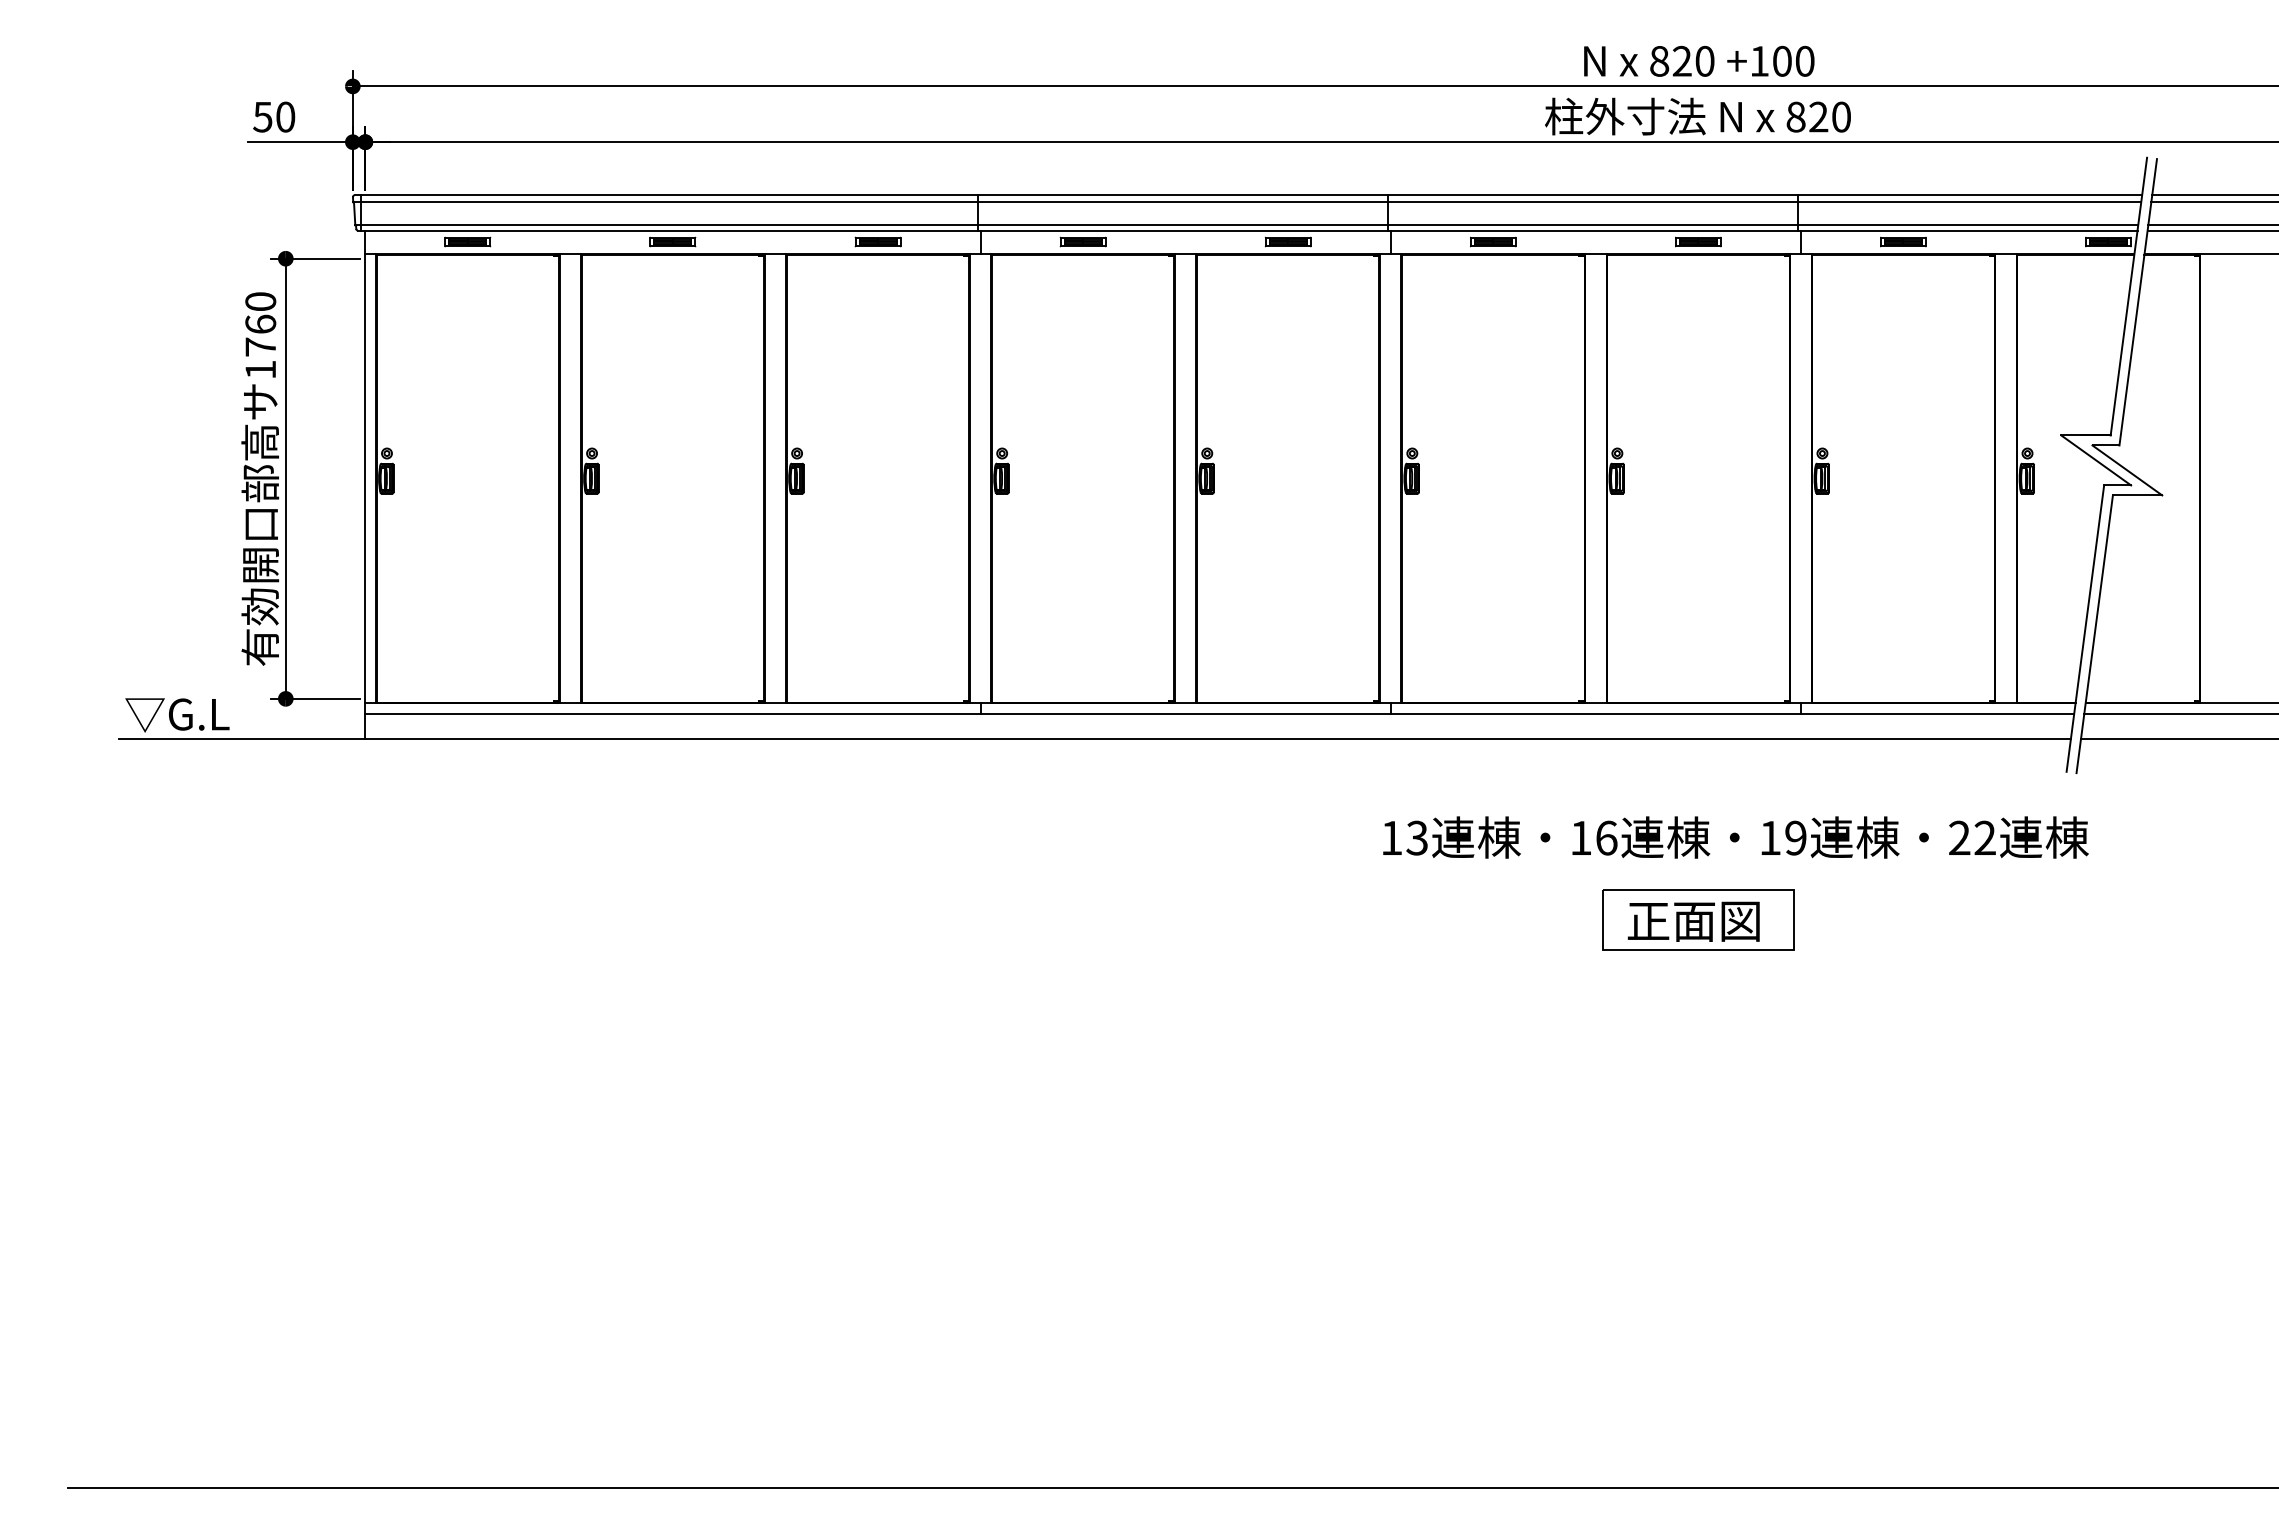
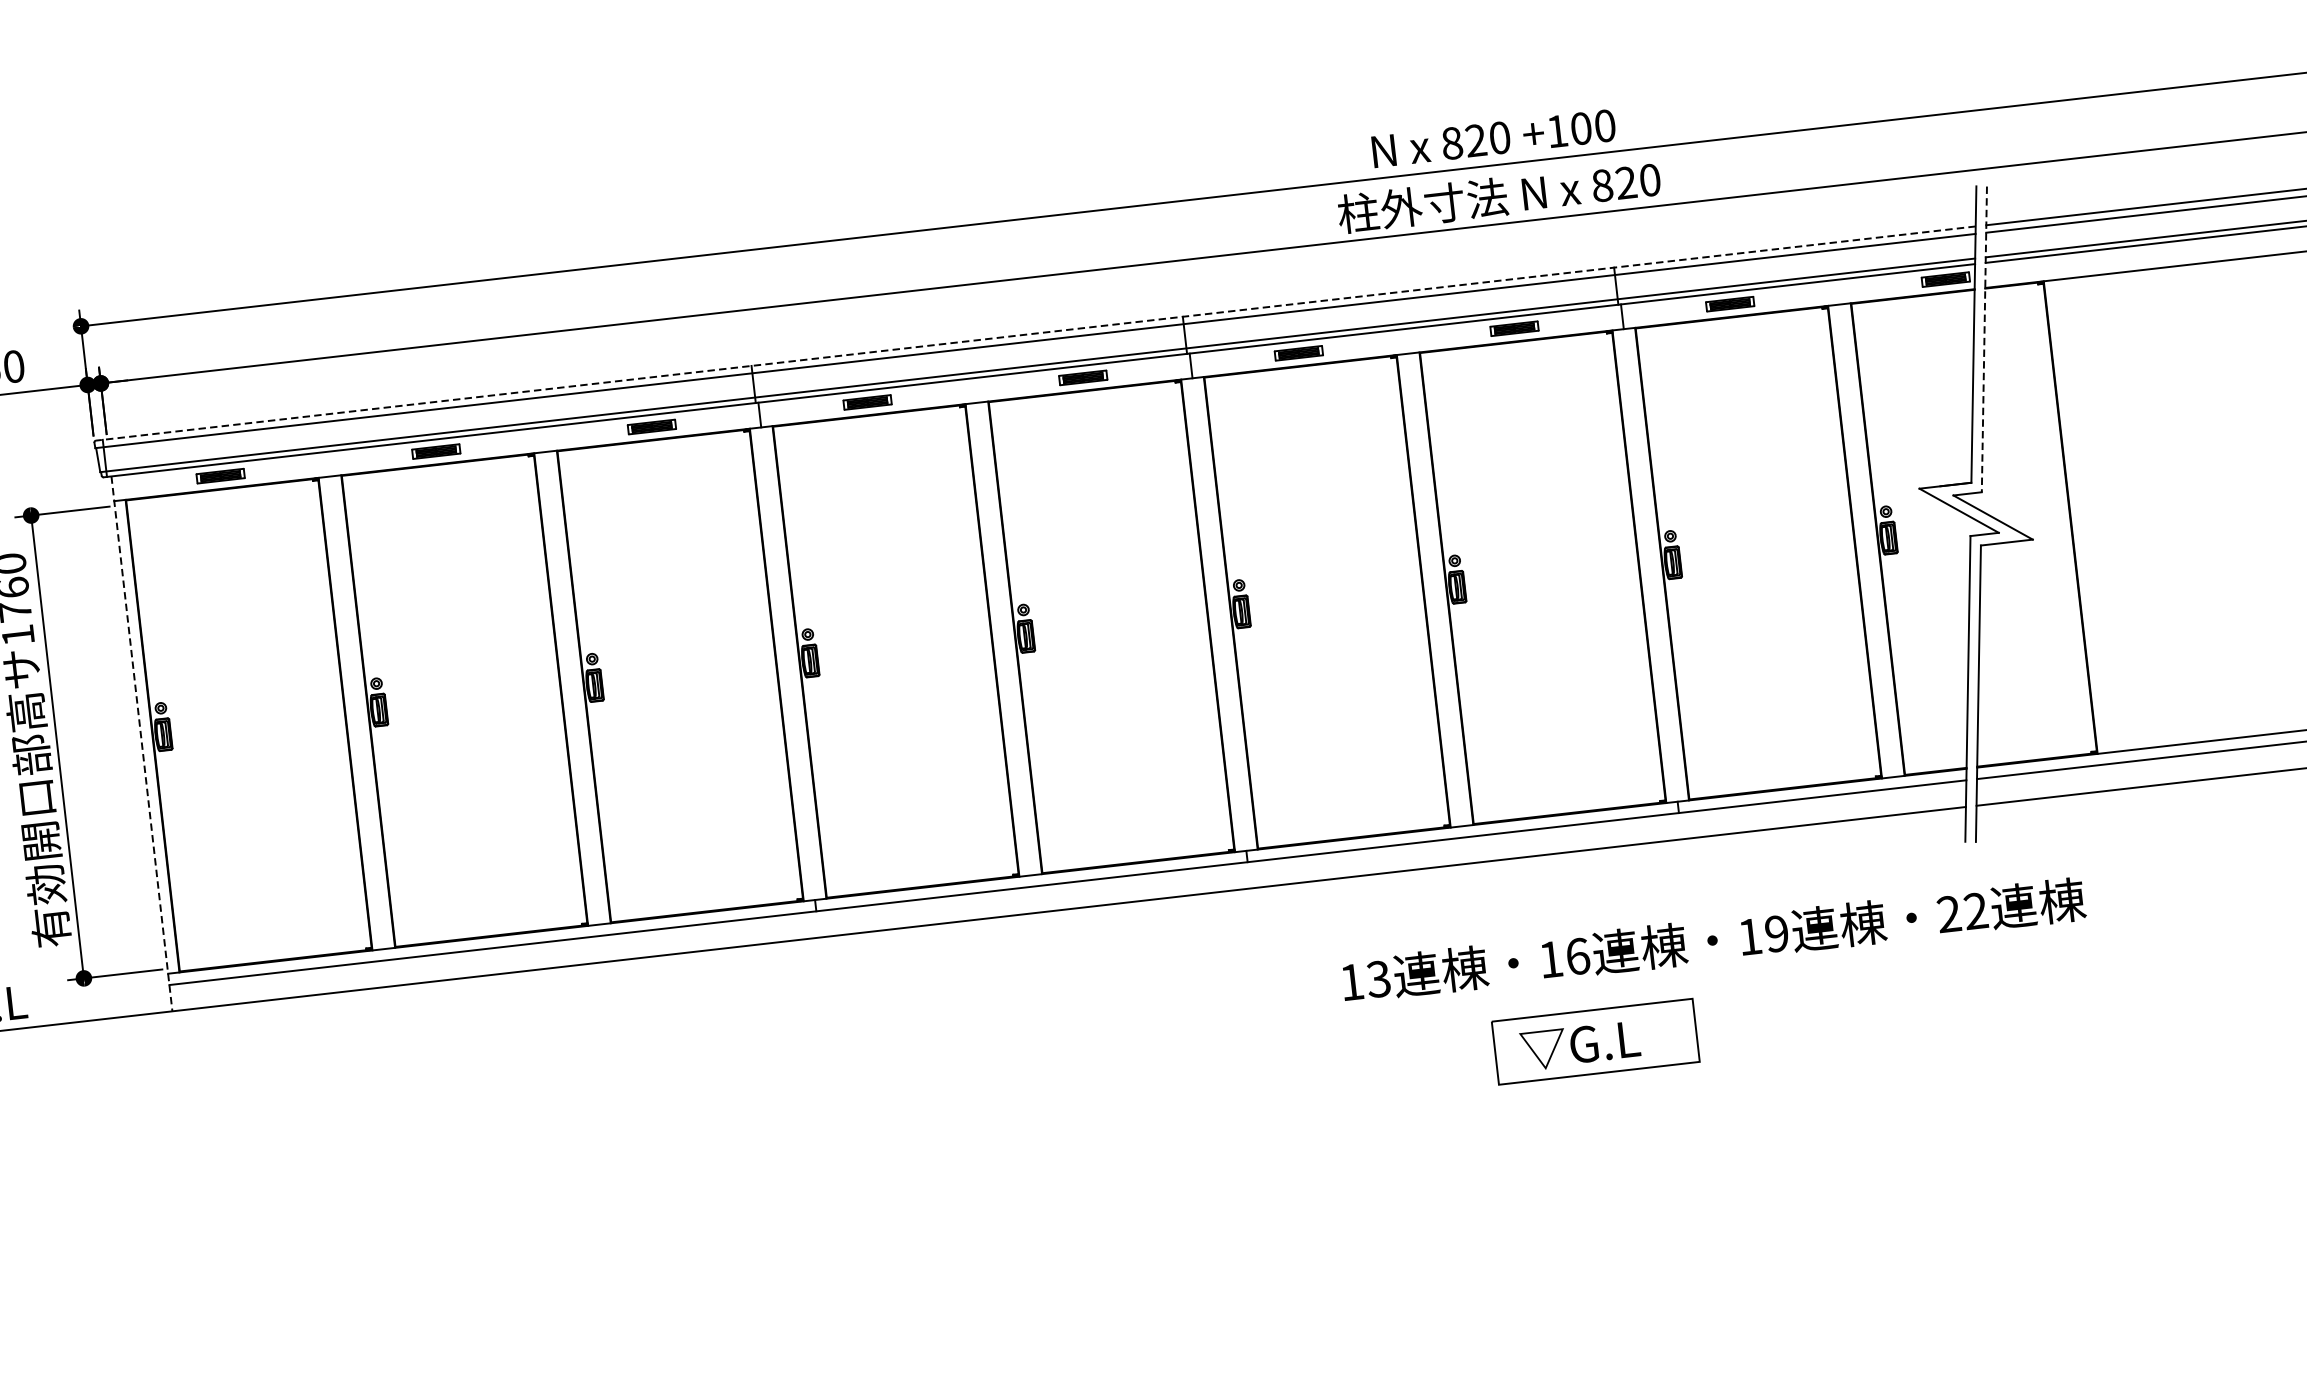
line: (1248, 195) -> (1035, 333), solid -> dashed
line: (2138, 302) -> (1984, 339), solid -> dashed
line: (365, 485) -> (142, 744), solid -> dashed
text: (1735, 837) -> (1713, 940), moved
text: (1693, 921) -> (1590, 1043), 正面図 -> ▽G.L

